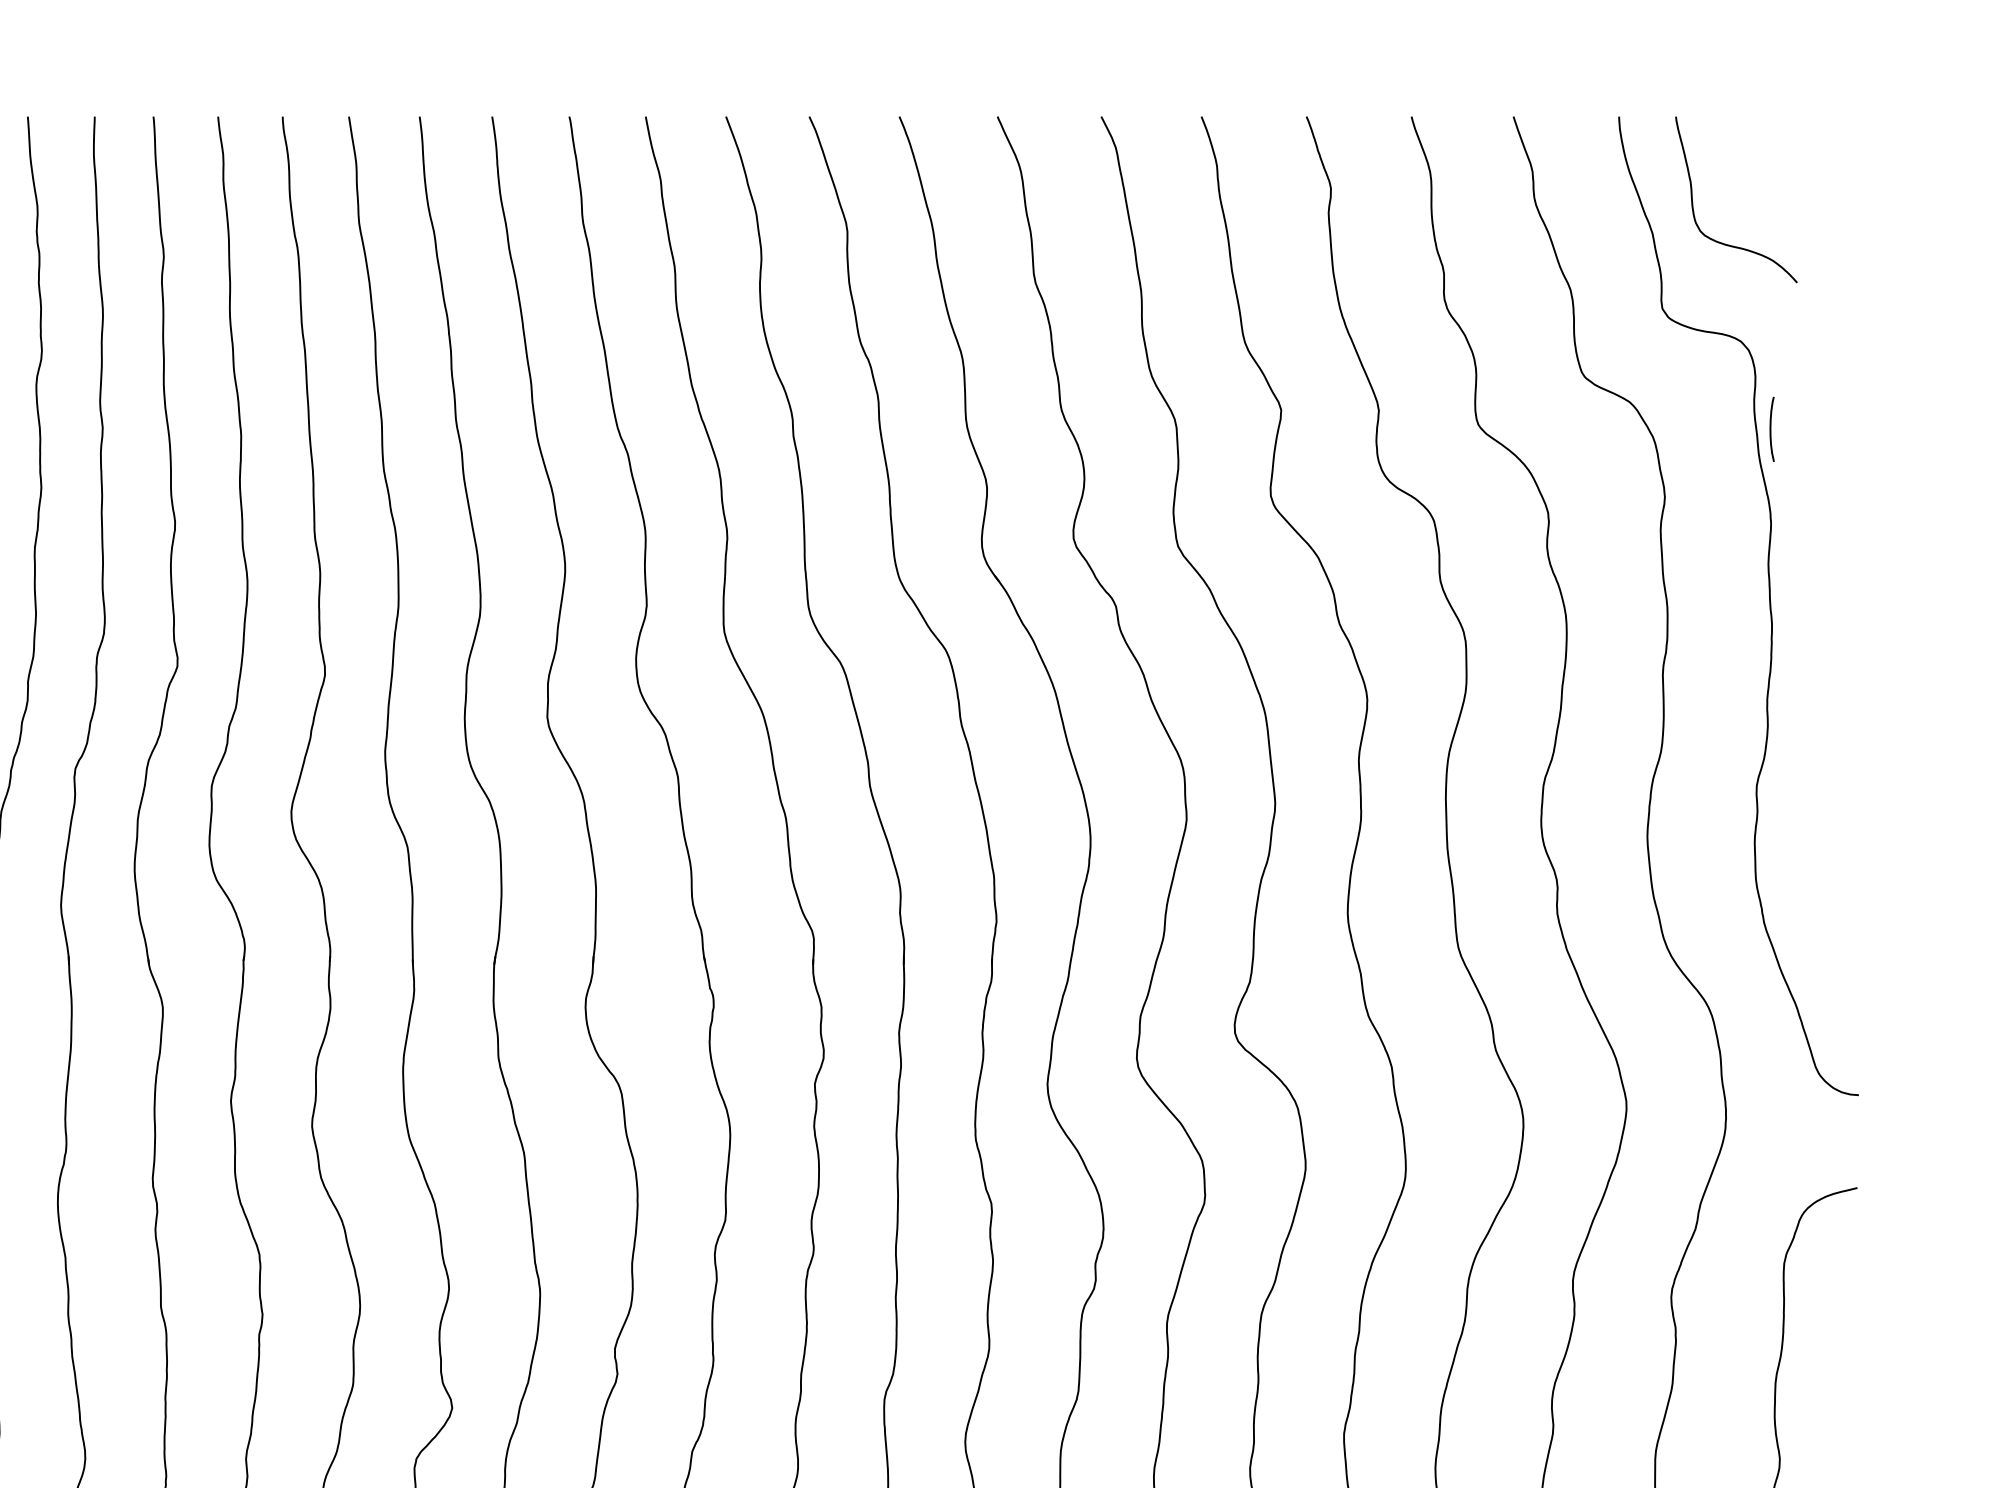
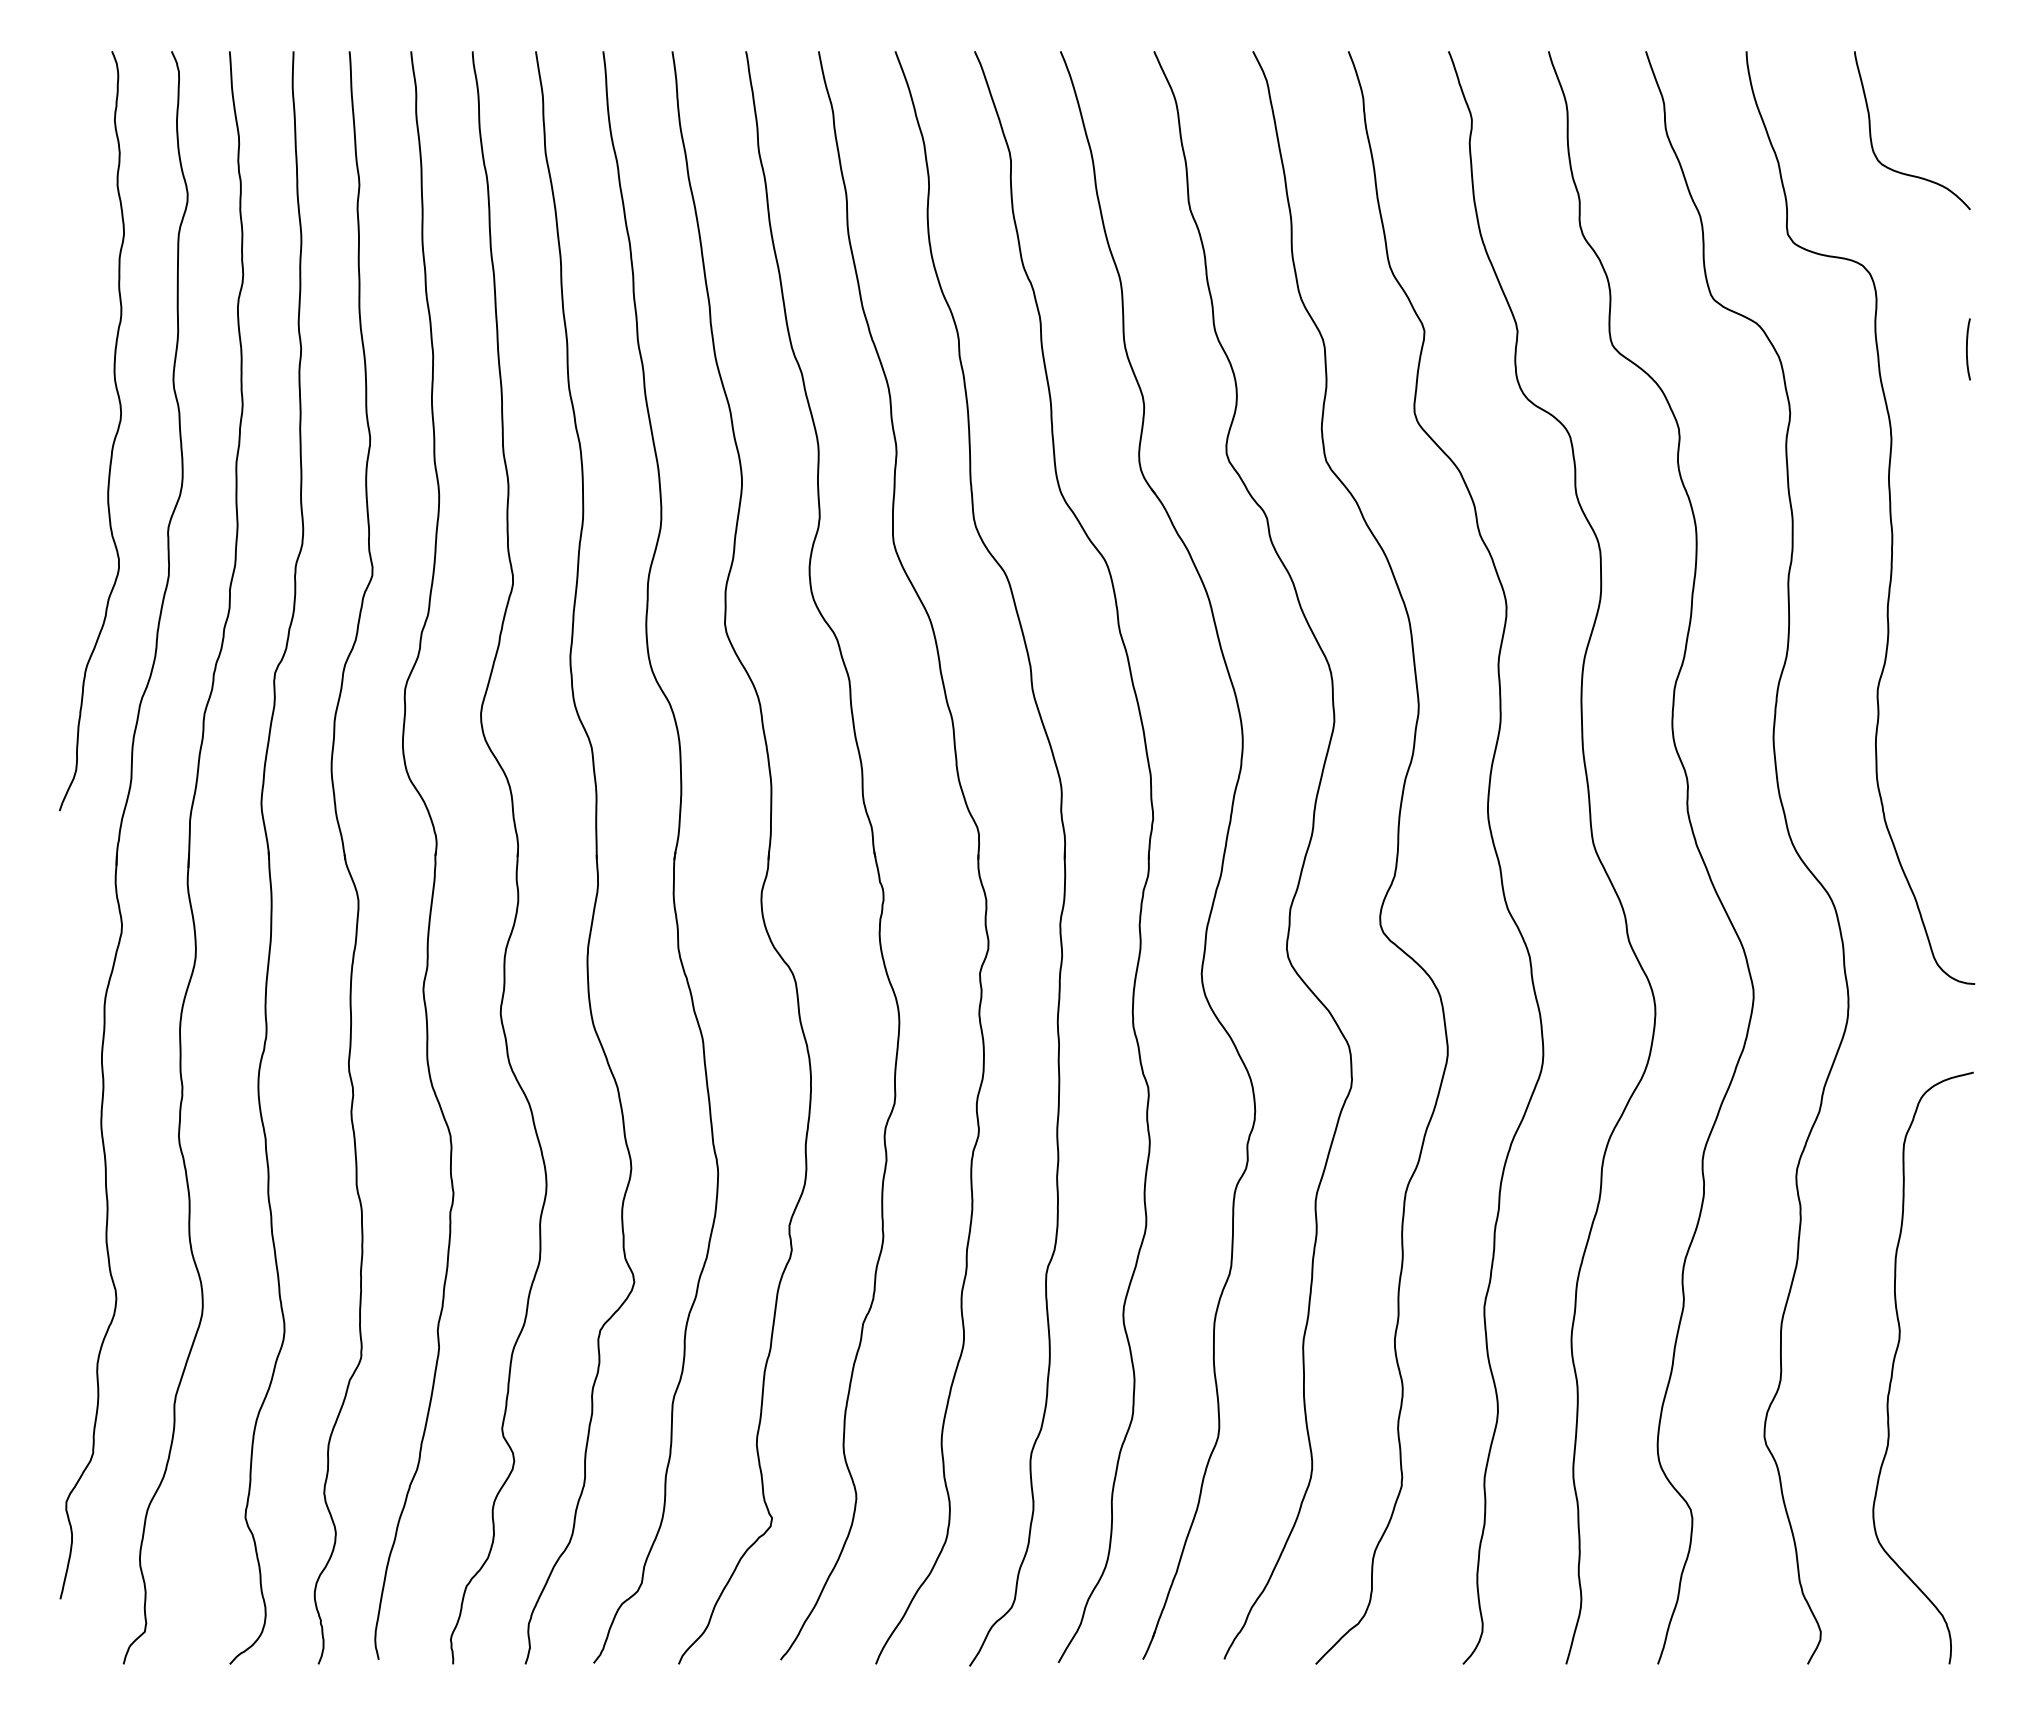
curve: (1693, 201) -> (1871, 132), moved
curve: (1771, 429) -> (1967, 349), moved

